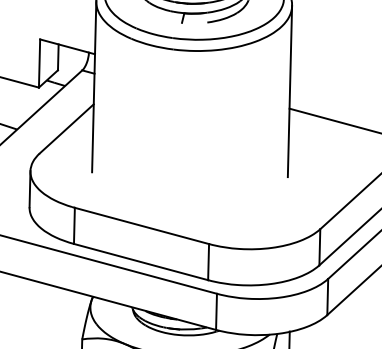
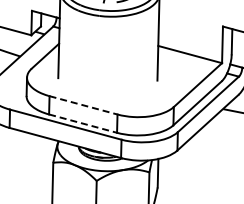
line: (143, 226) -> (84, 105), solid -> dashed
line: (141, 261) -> (83, 123), solid -> dashed

